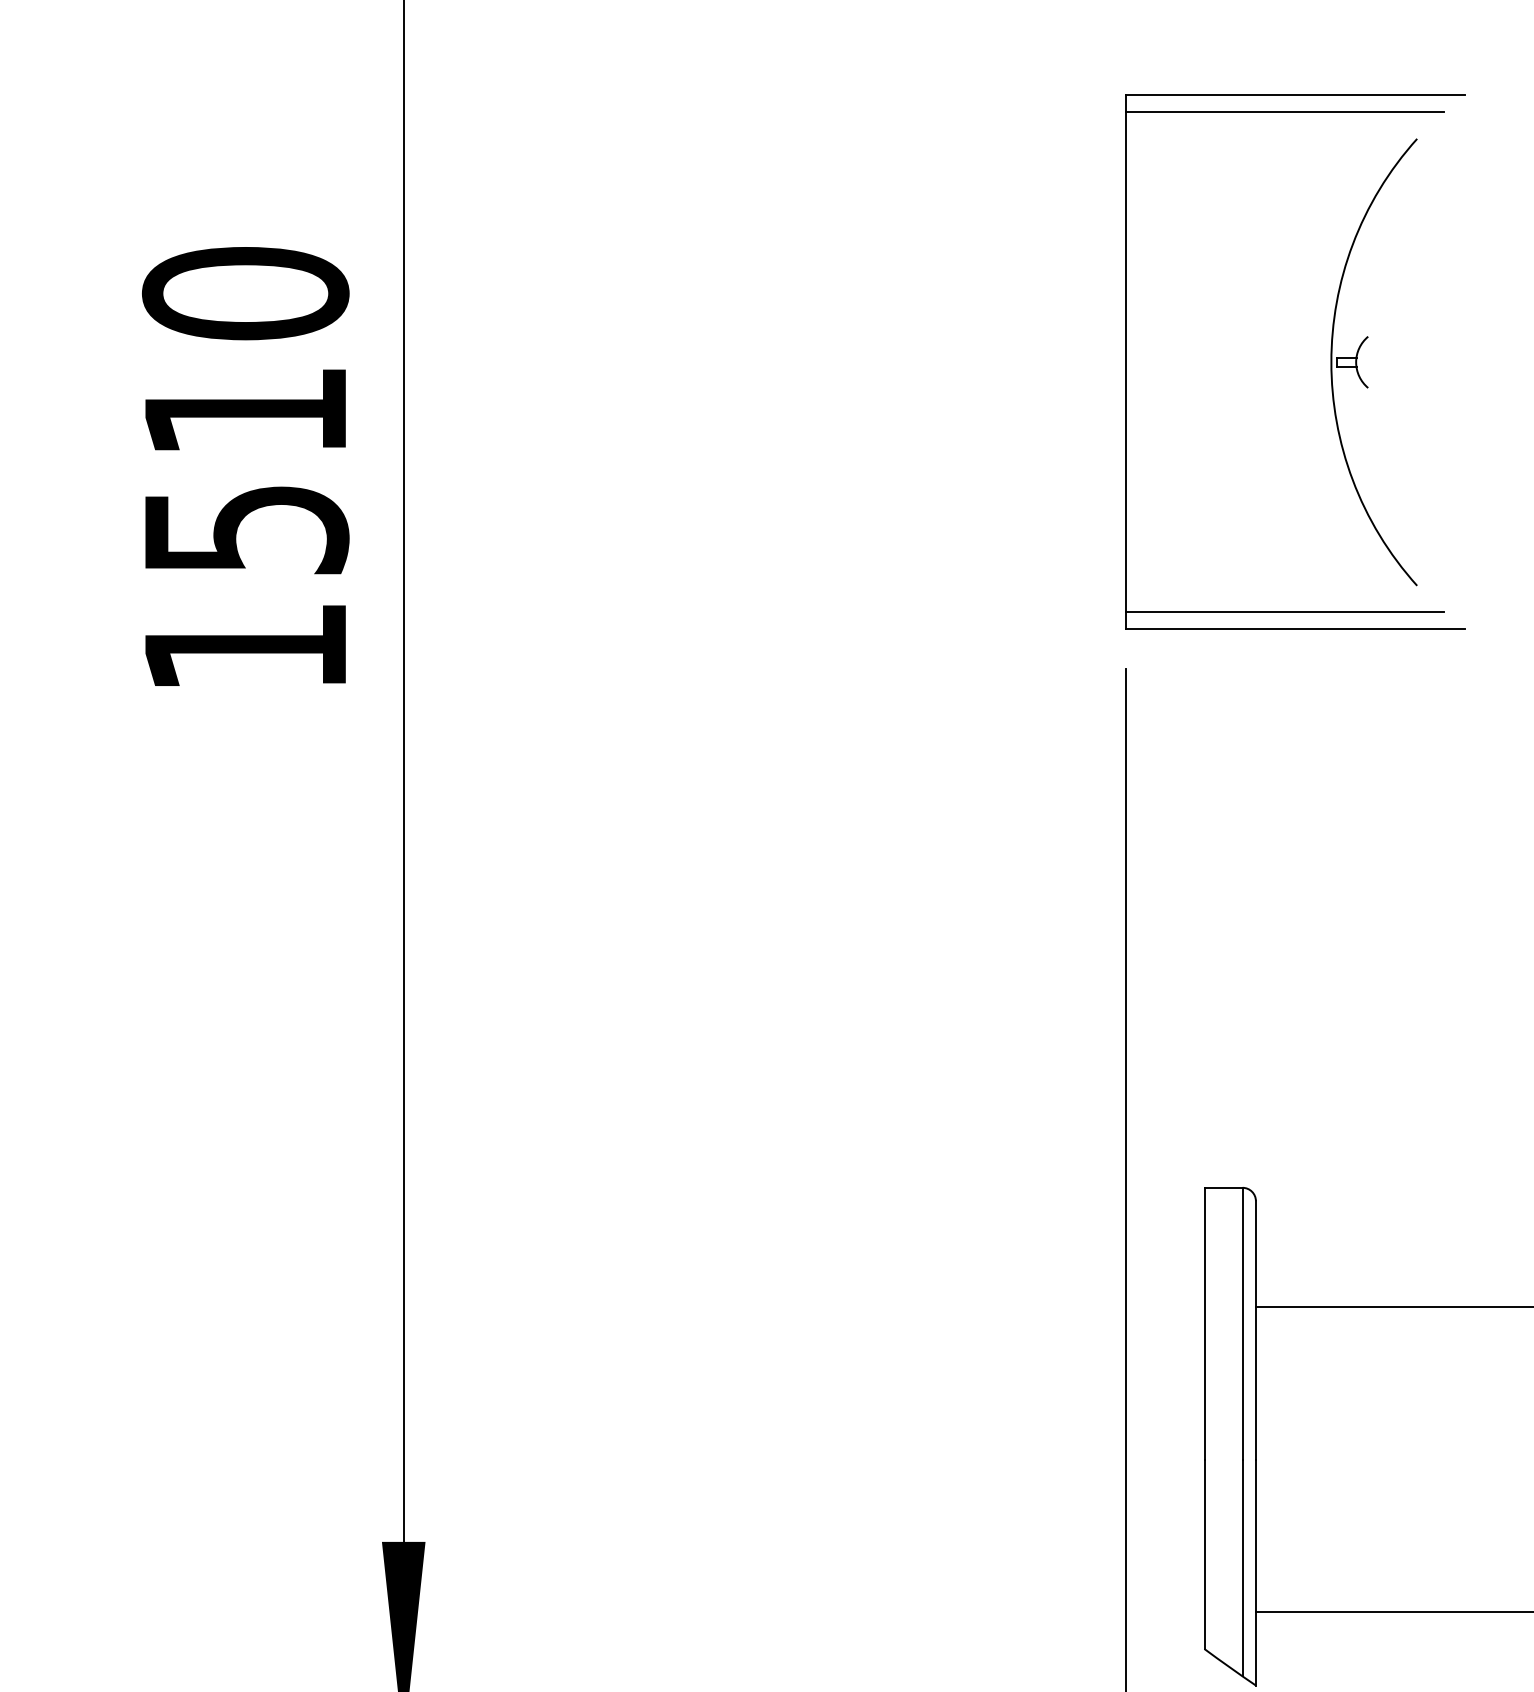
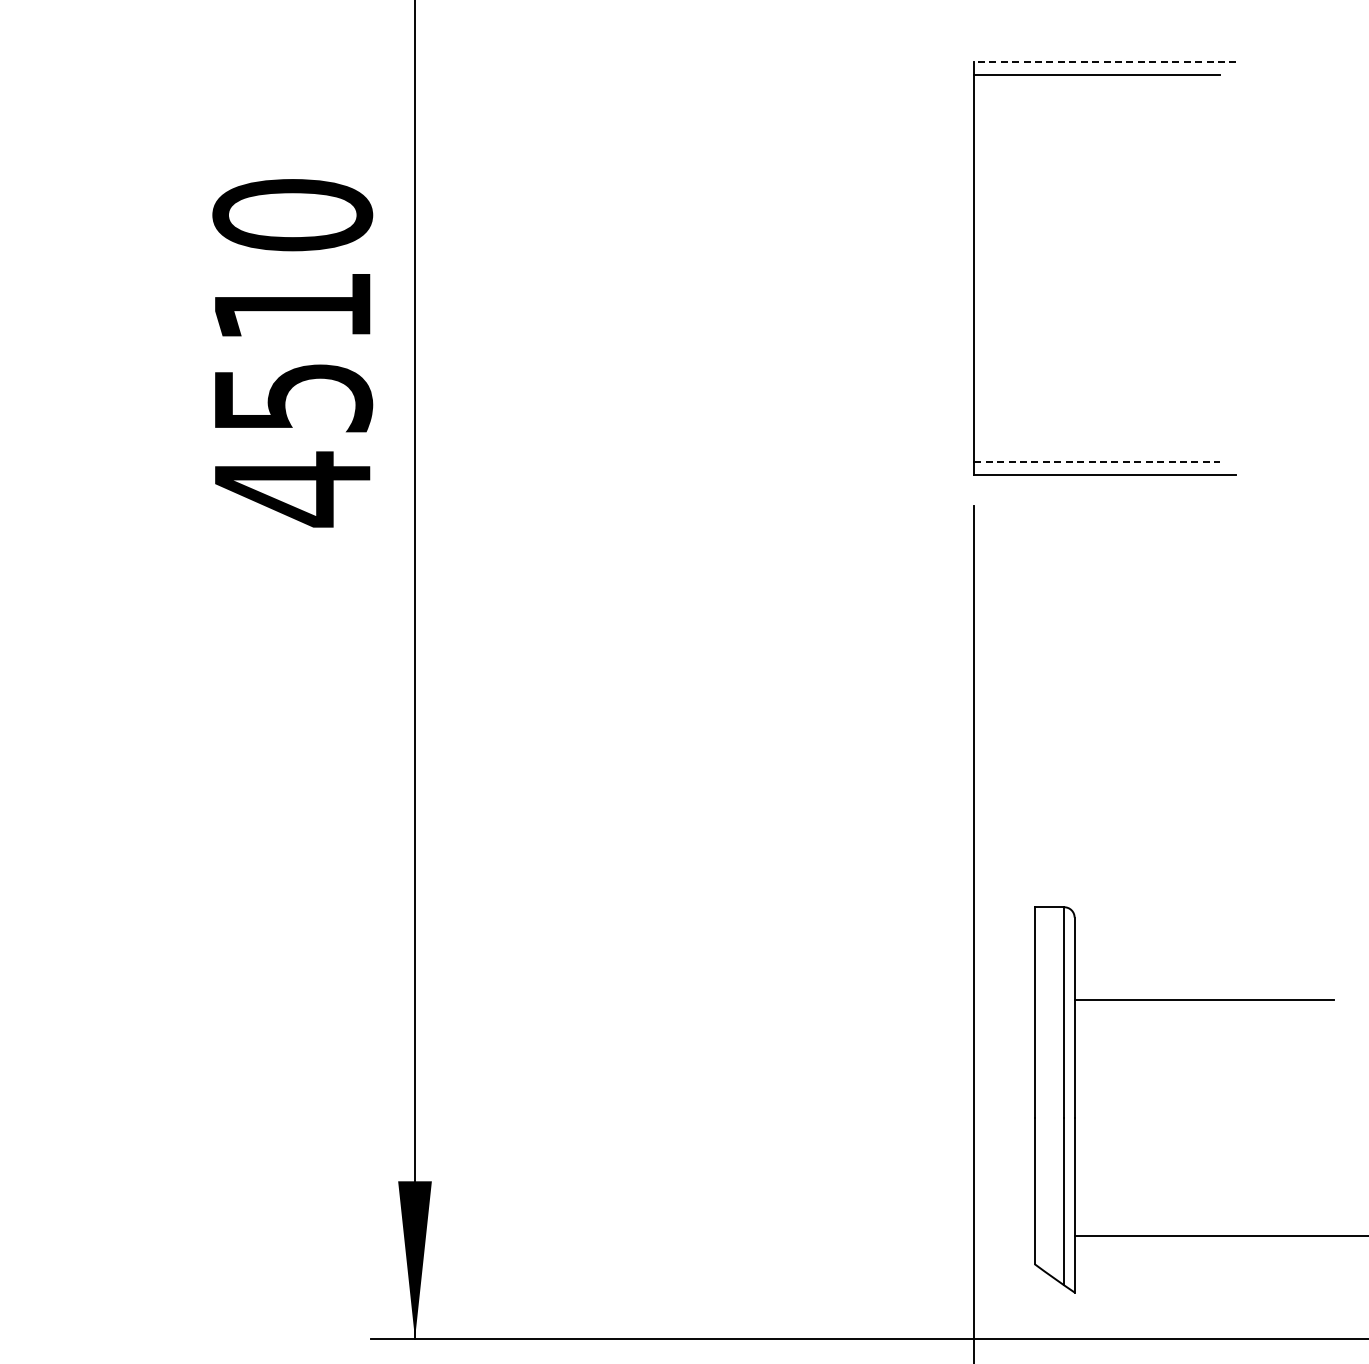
line: (1294, 95) -> (1104, 61), solid -> dashed
part: (1357, 362) -> (1153, 268), removed
line: (1285, 611) -> (1097, 461), solid -> dashed
text: (245, 648) -> (292, 489), 1510 -> 4510

